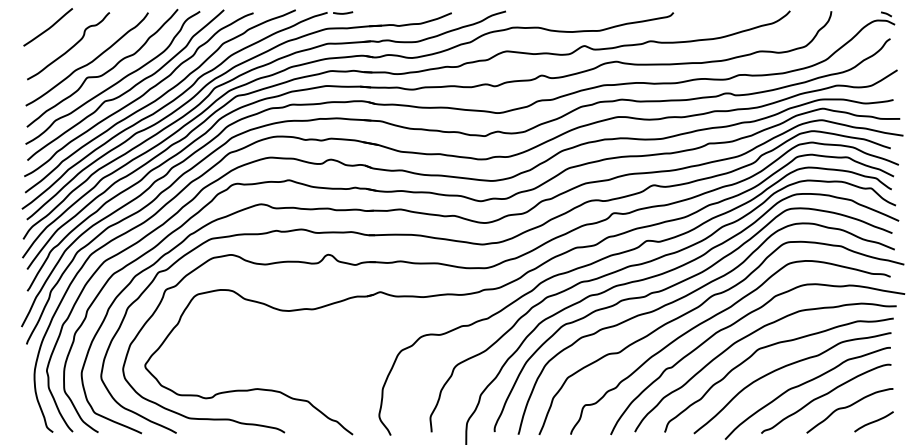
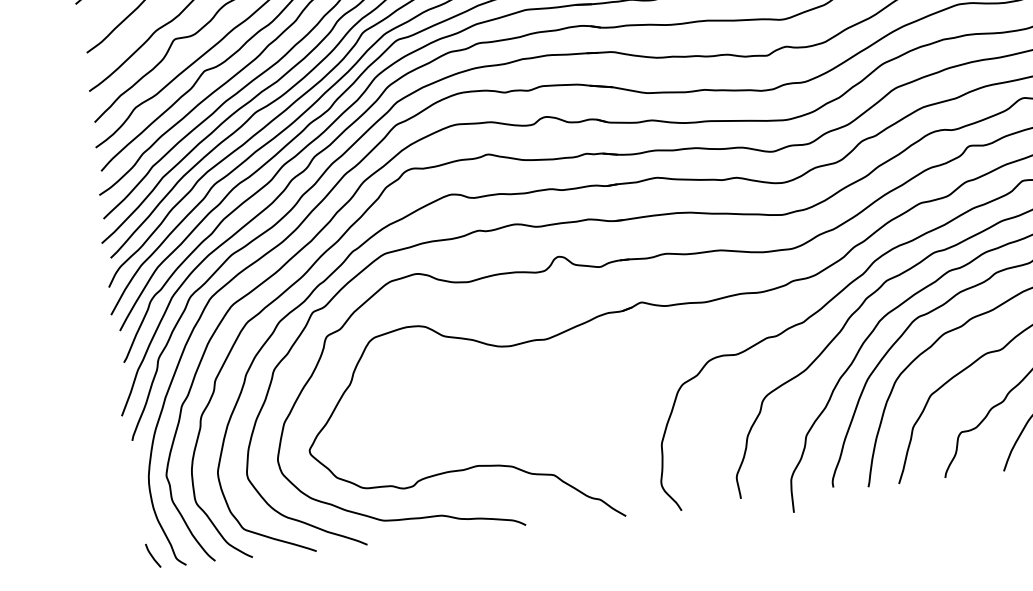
line: (31, 423) -> (153, 555), added

